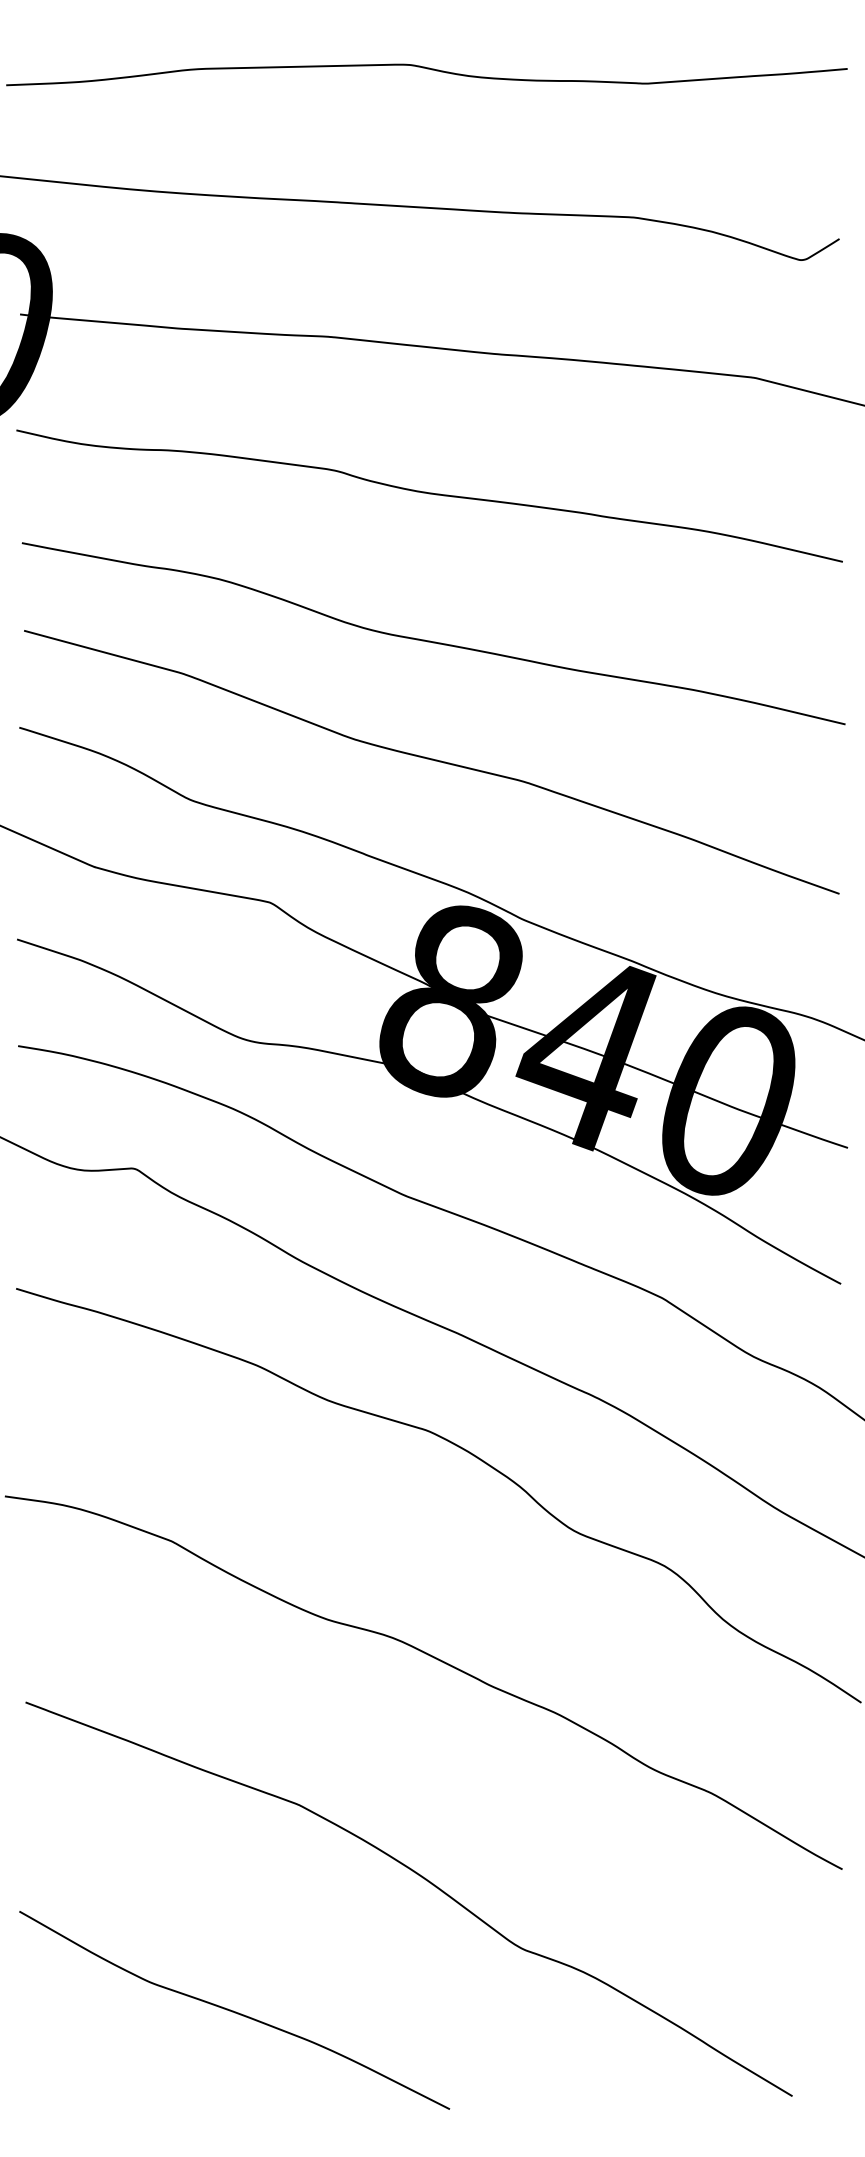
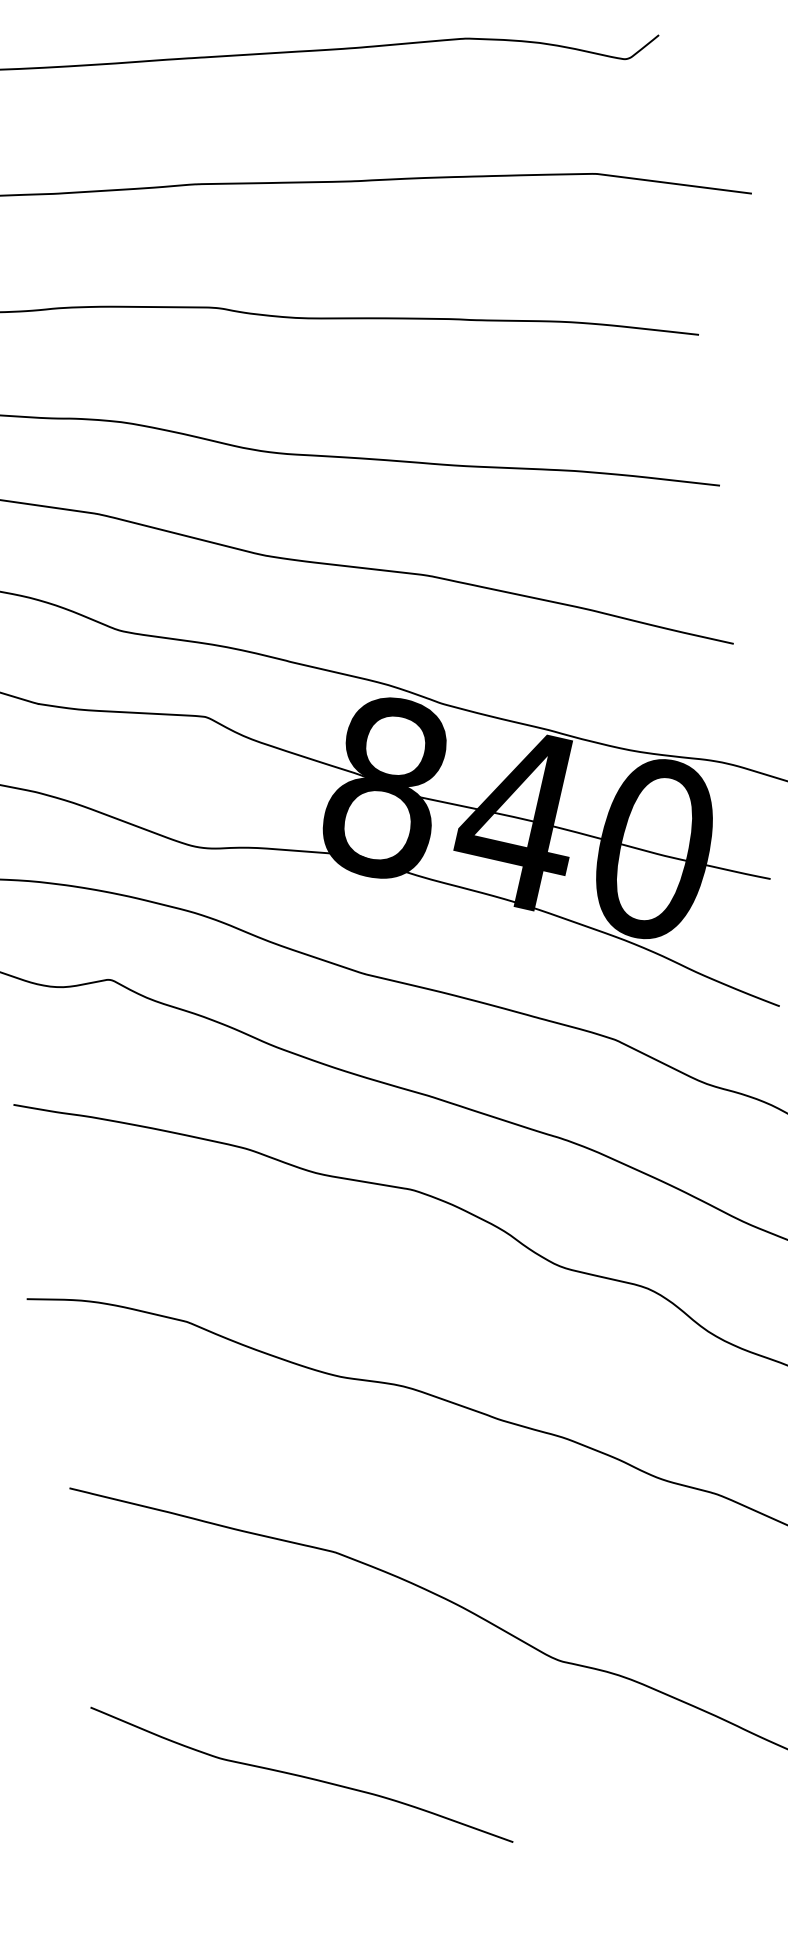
curve: (233, 2010) -> (300, 1775), moved

